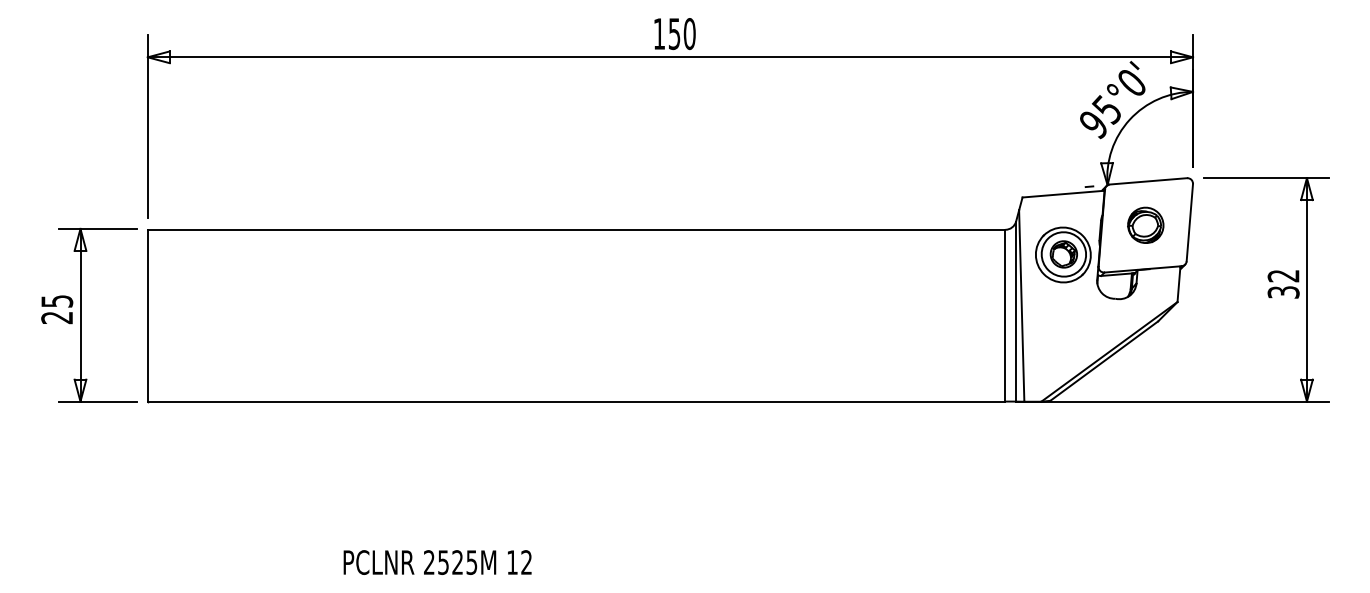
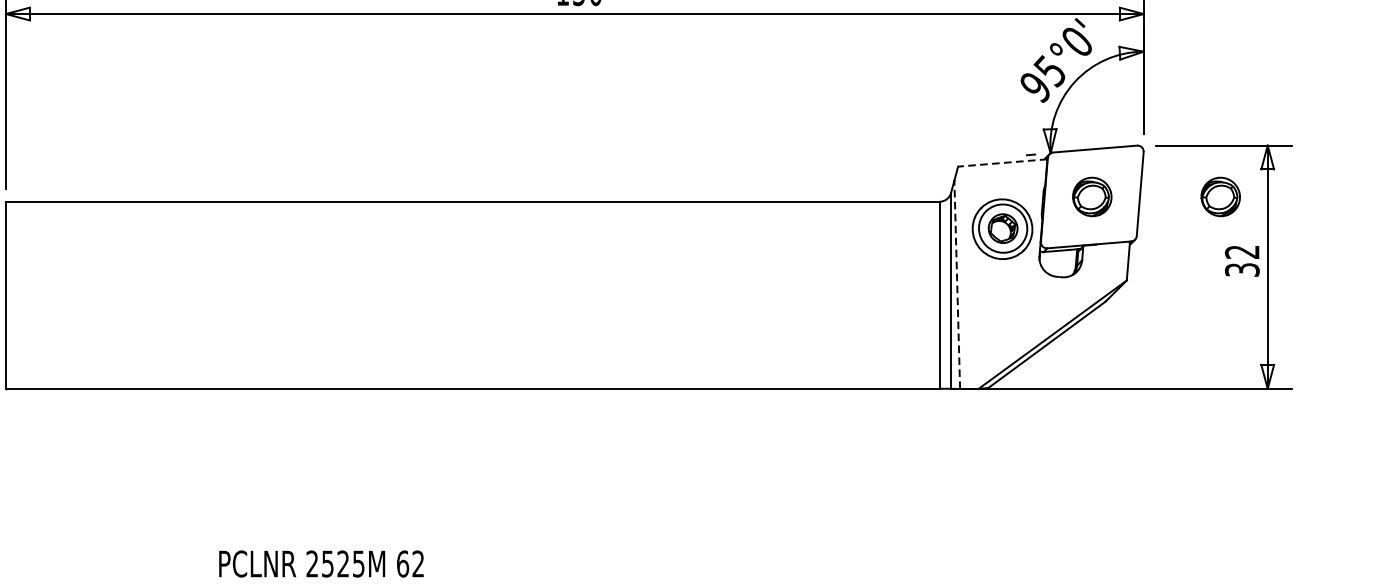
line: (1063, 194) -> (1002, 163), solid -> dashed
part: (1263, 224) -> (1220, 196), added
line: (1021, 306) -> (956, 285), solid -> dashed
text: (512, 562) -> (402, 563), 12 -> 62

